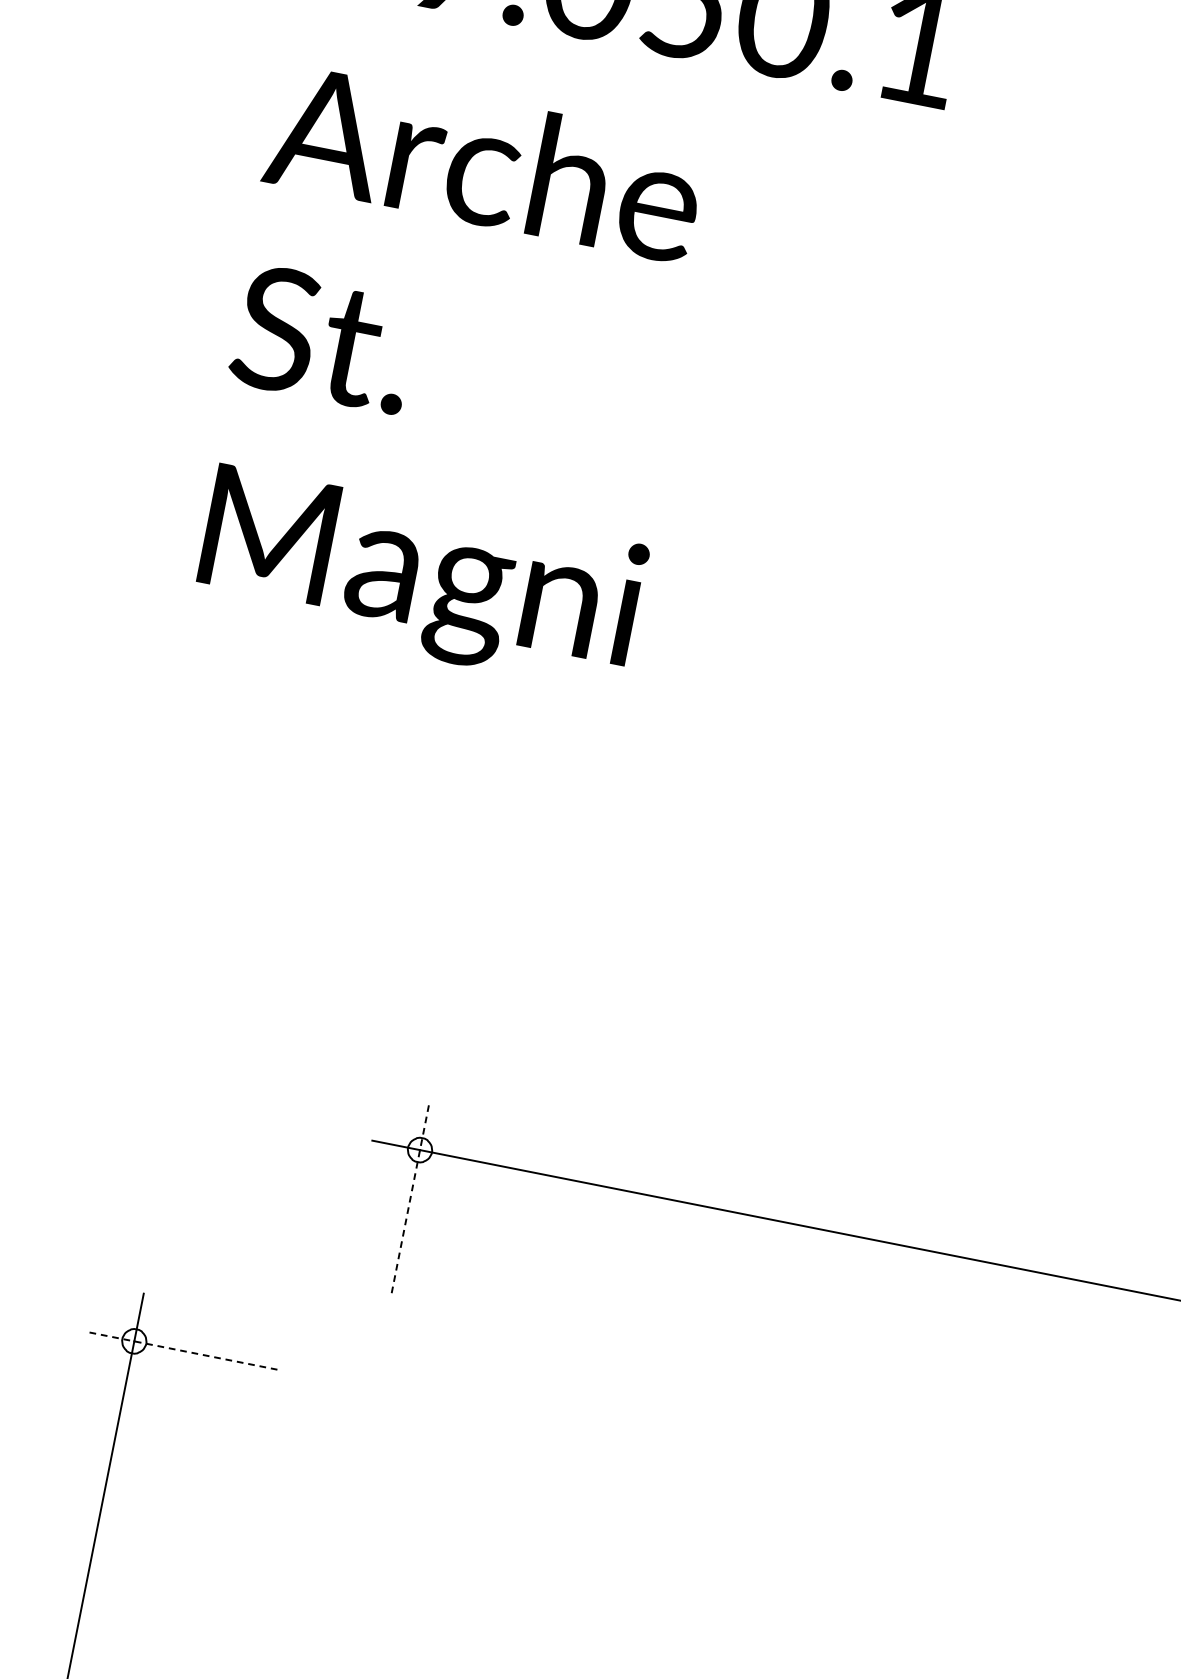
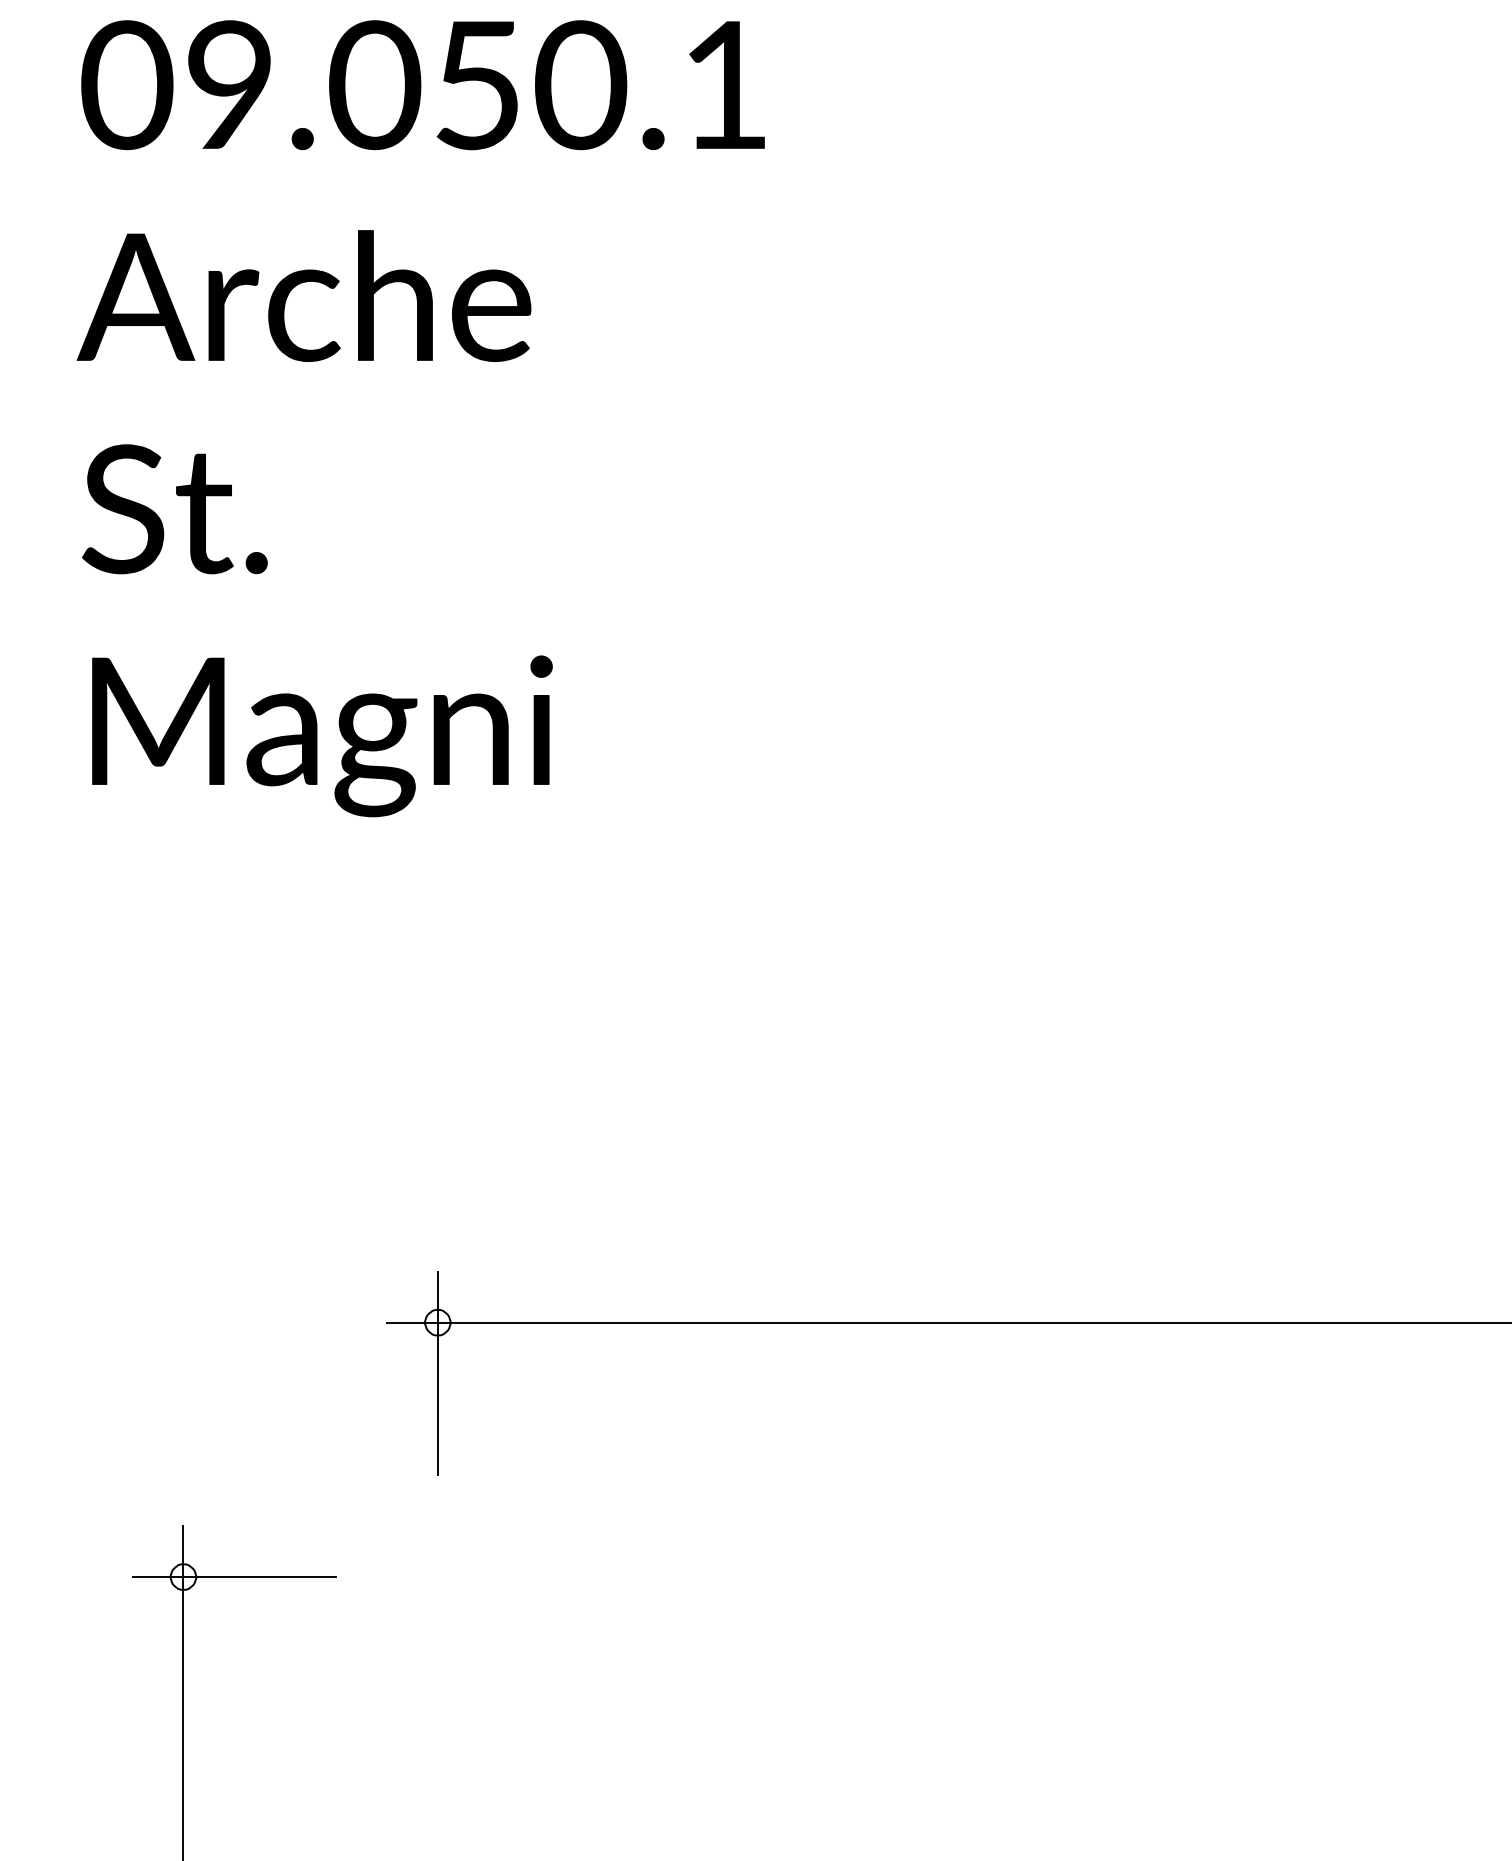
line: (410, 1197) -> (437, 1373), dashed -> solid
line: (182, 1351) -> (234, 1577), dashed -> solid

